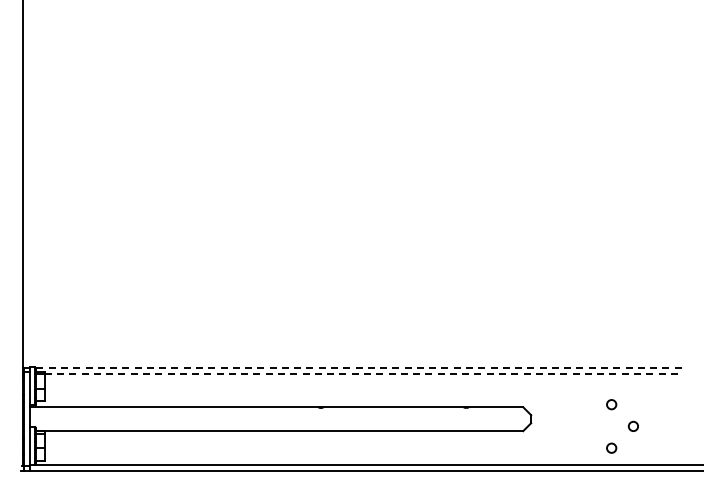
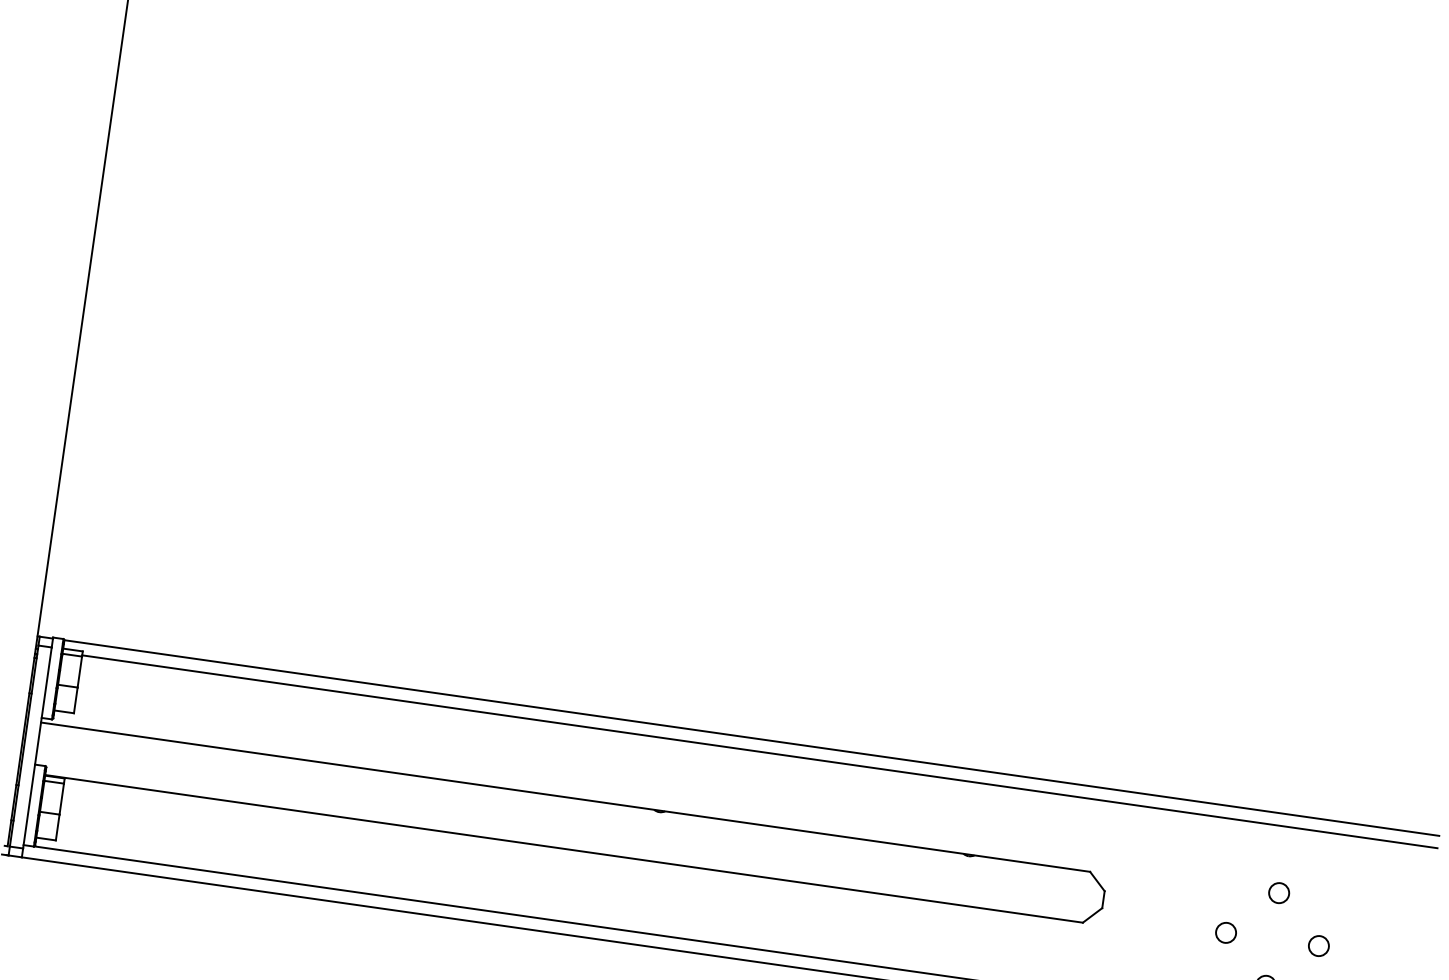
line: (358, 367) -> (751, 737), dashed -> solid
line: (363, 373) -> (760, 751), dashed -> solid
circle: (589, 425) -> (1225, 930), added

